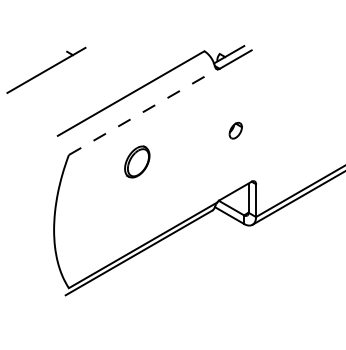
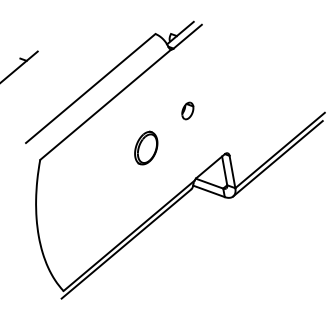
line: (143, 112) -> (106, 104), dashed -> solid
part: (235, 130) -> (187, 110), moved
part: (137, 161) -> (146, 147), moved

